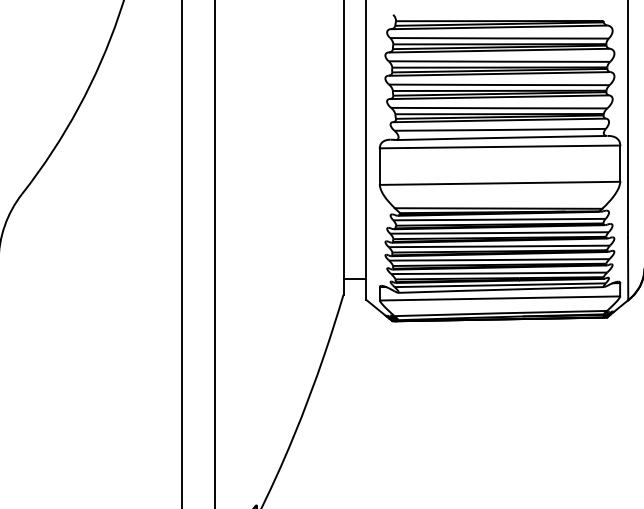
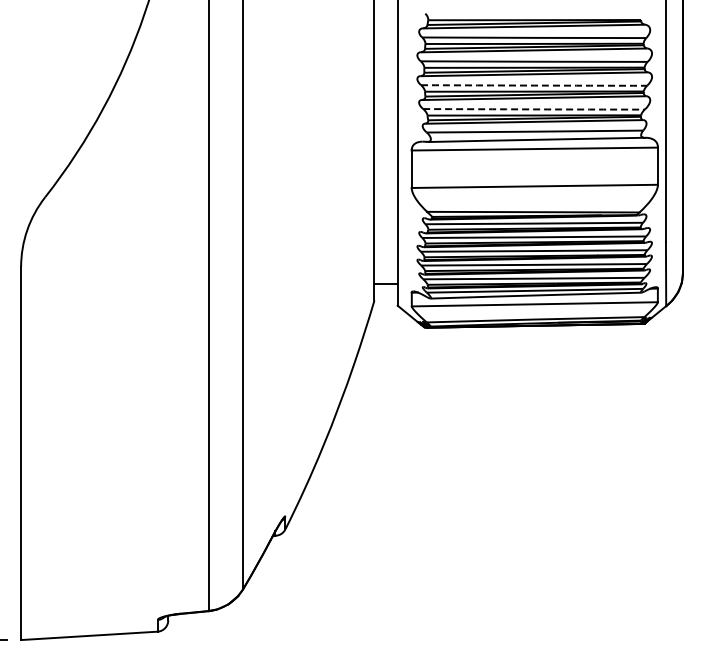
arc: (499, 84) -> (534, 85), solid -> dashed
arc: (499, 108) -> (534, 109), solid -> dashed

